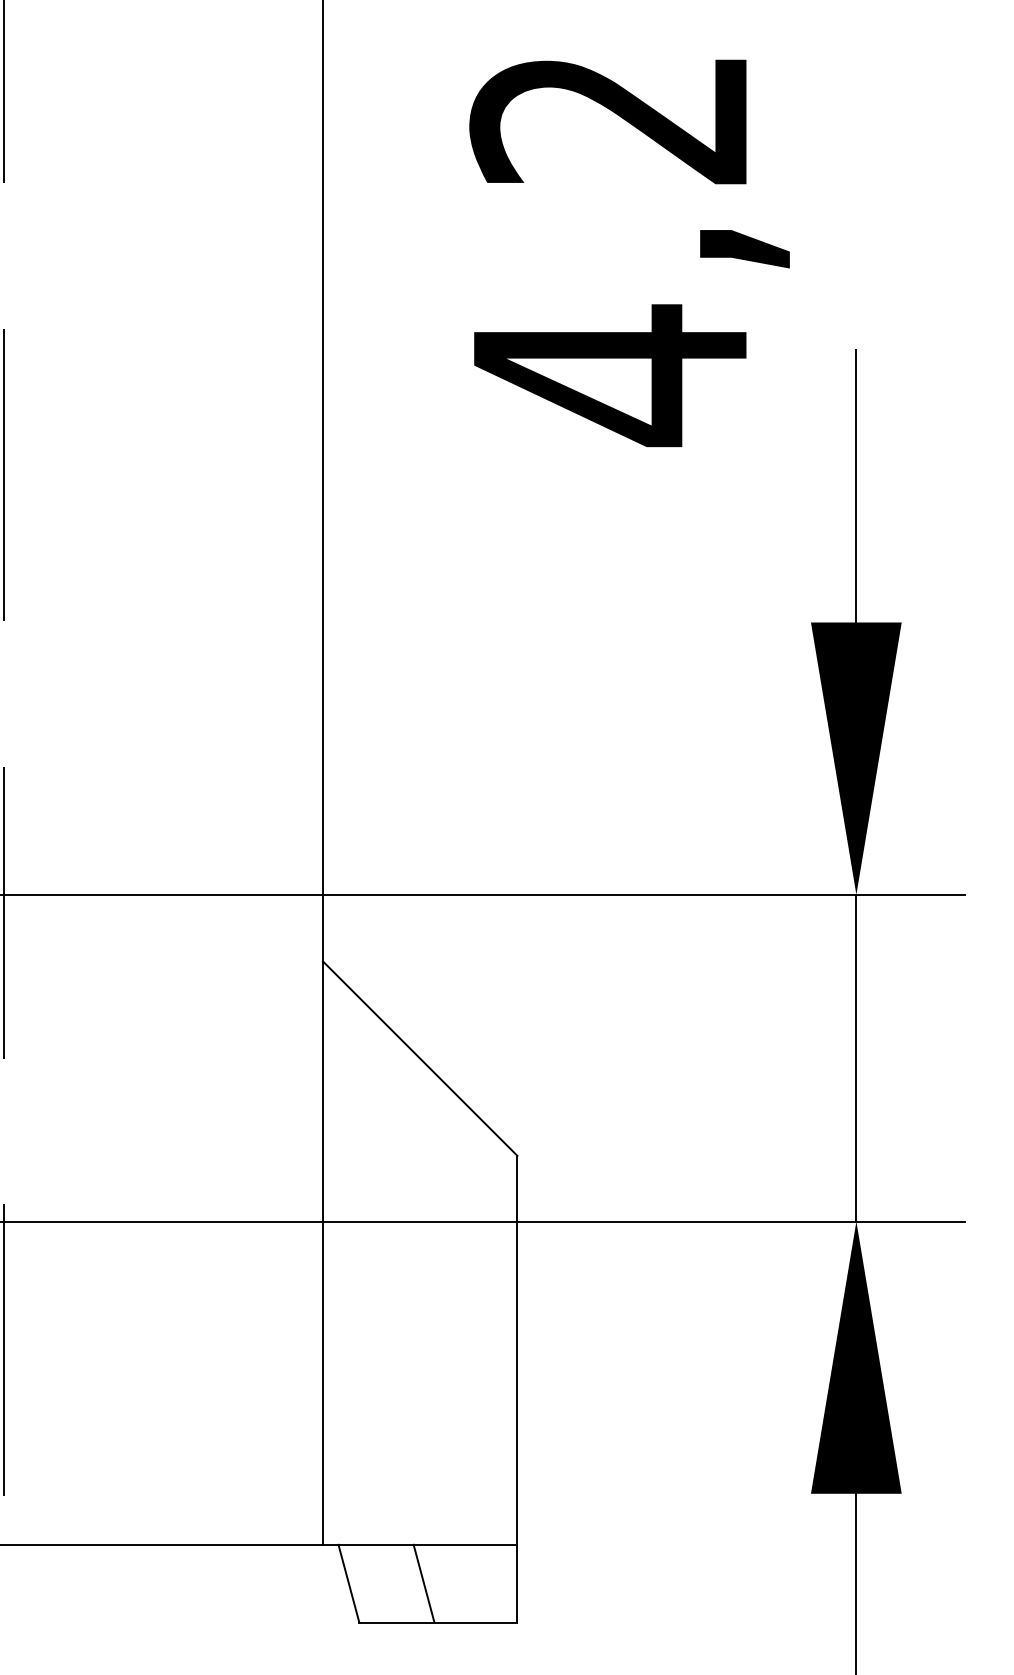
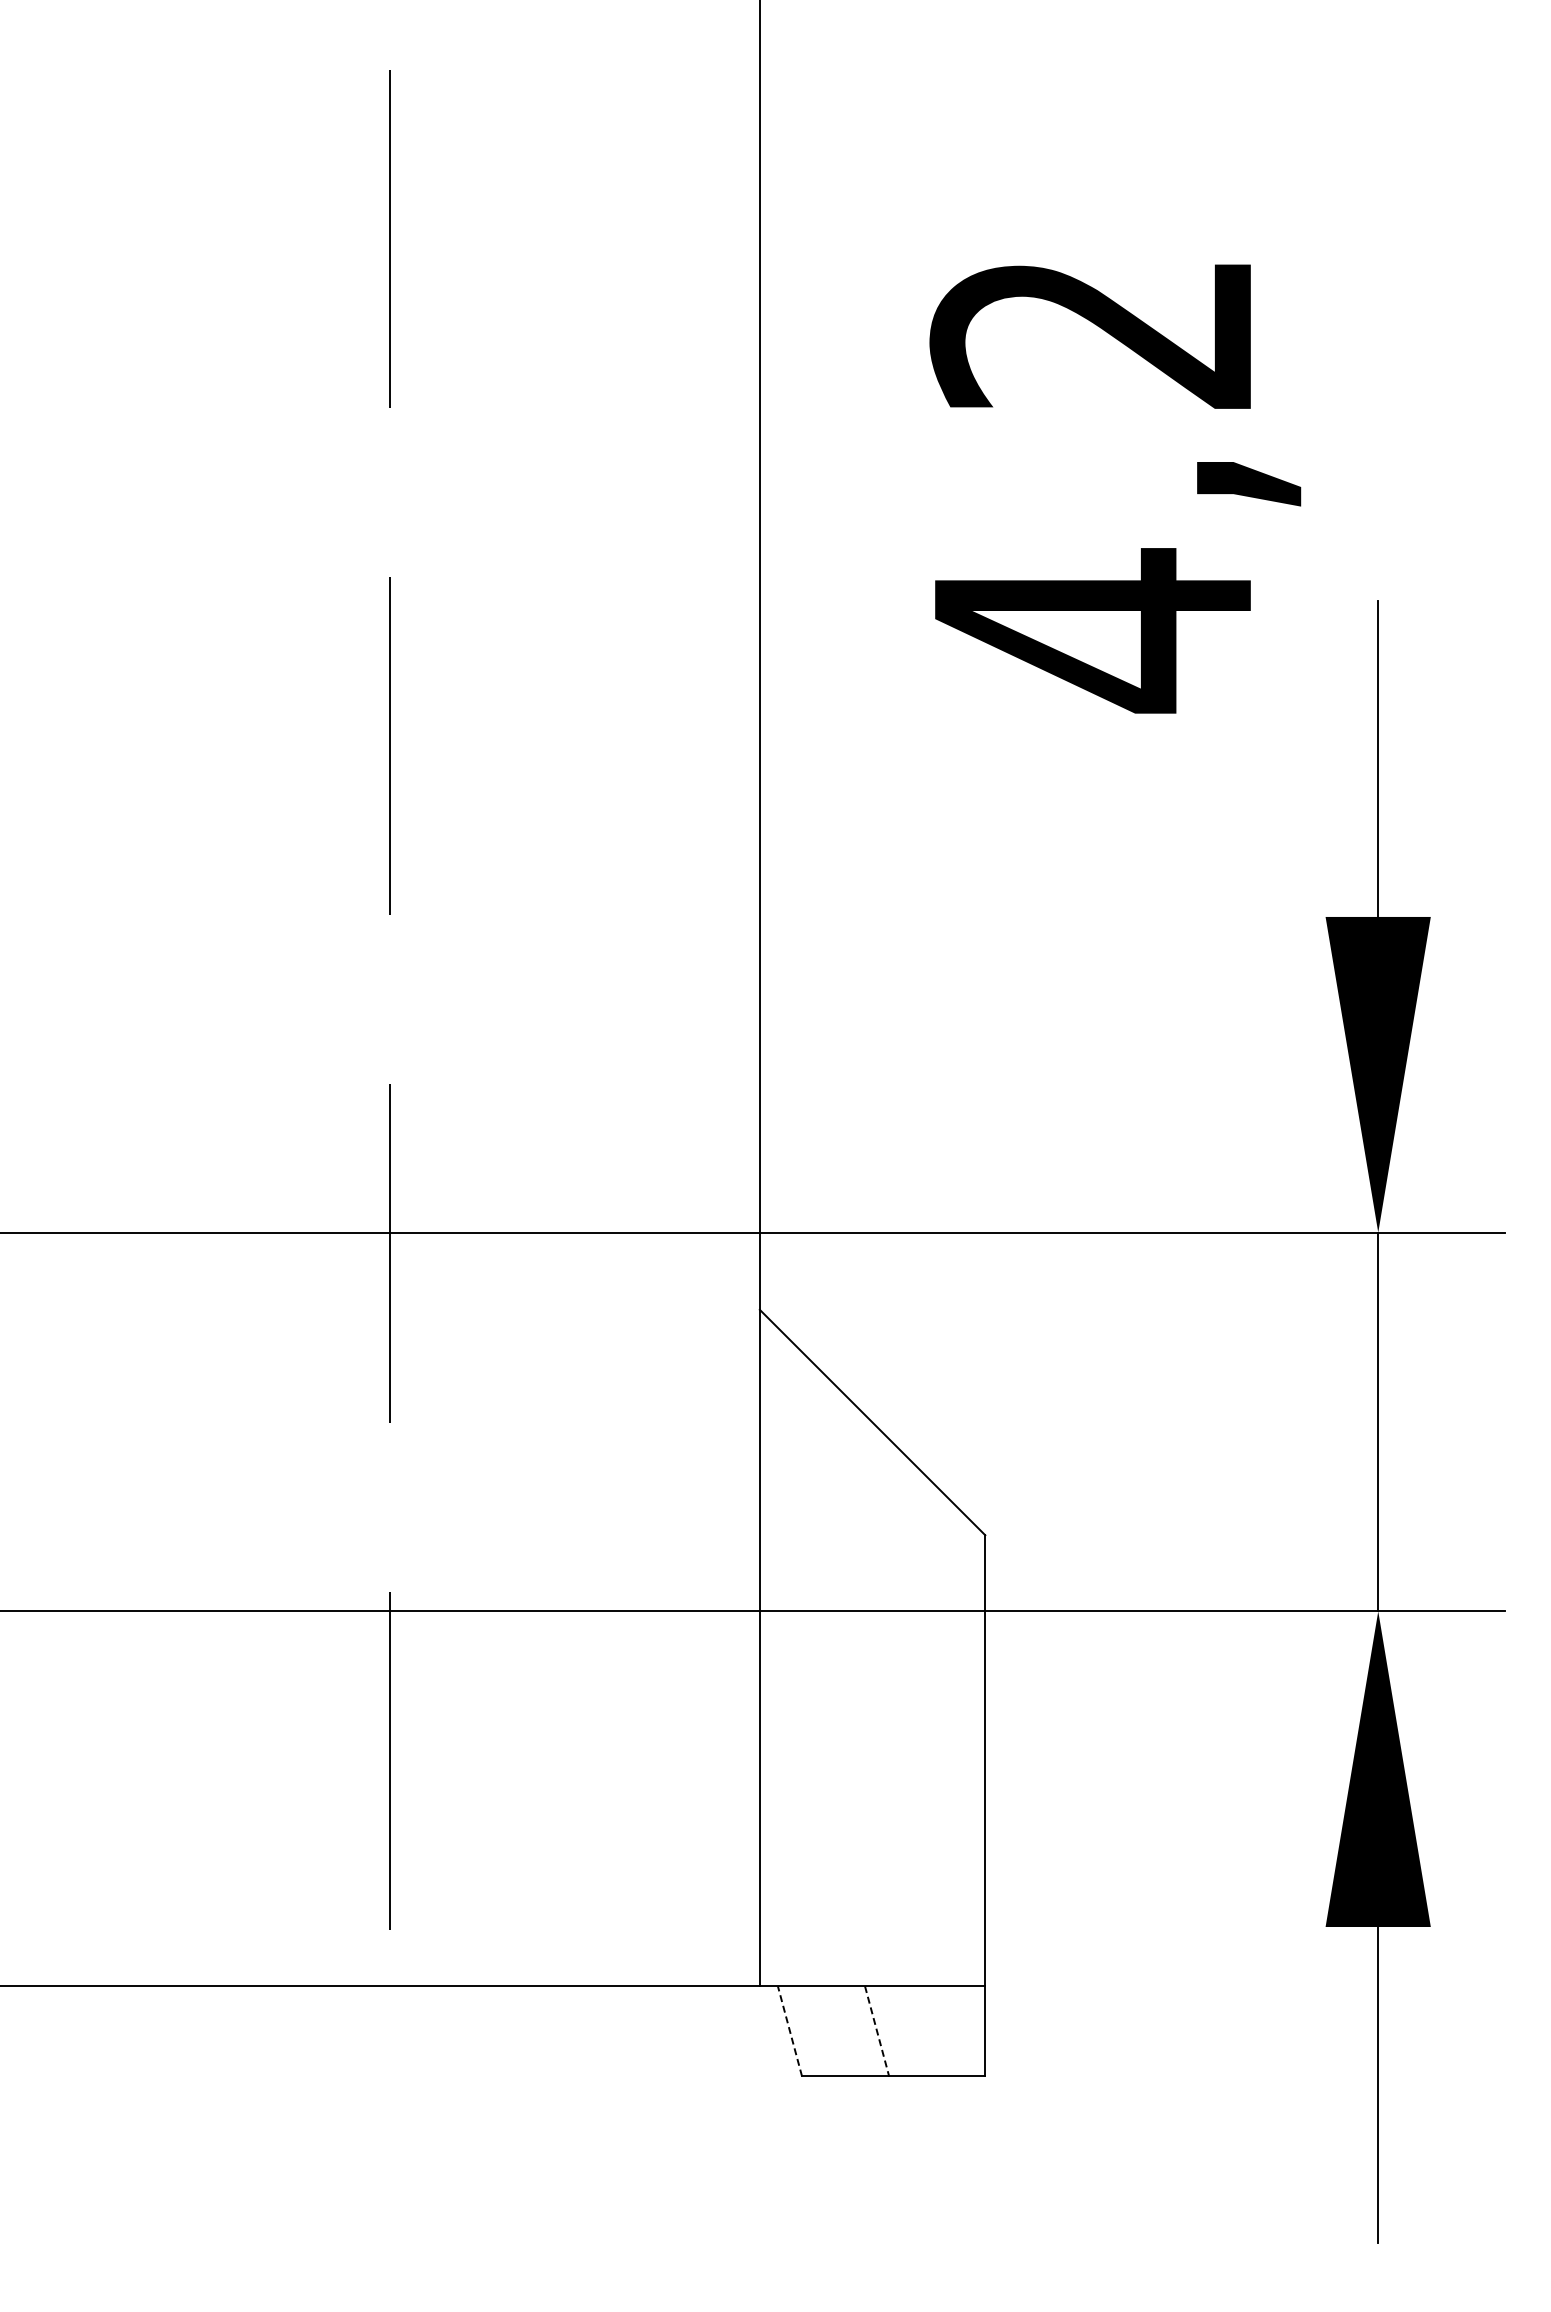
line: (348, 1583) -> (789, 2031), solid -> dashed
line: (424, 1583) -> (877, 2031), solid -> dashed

